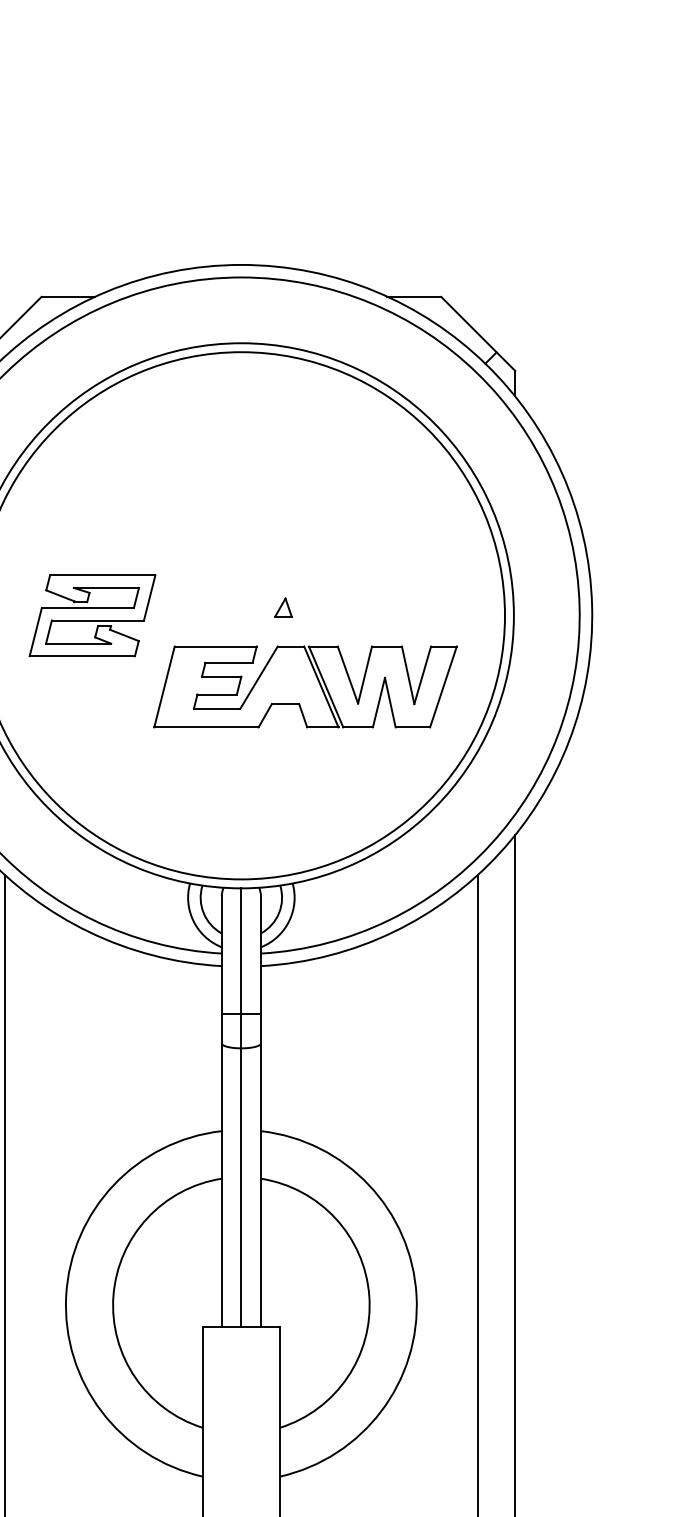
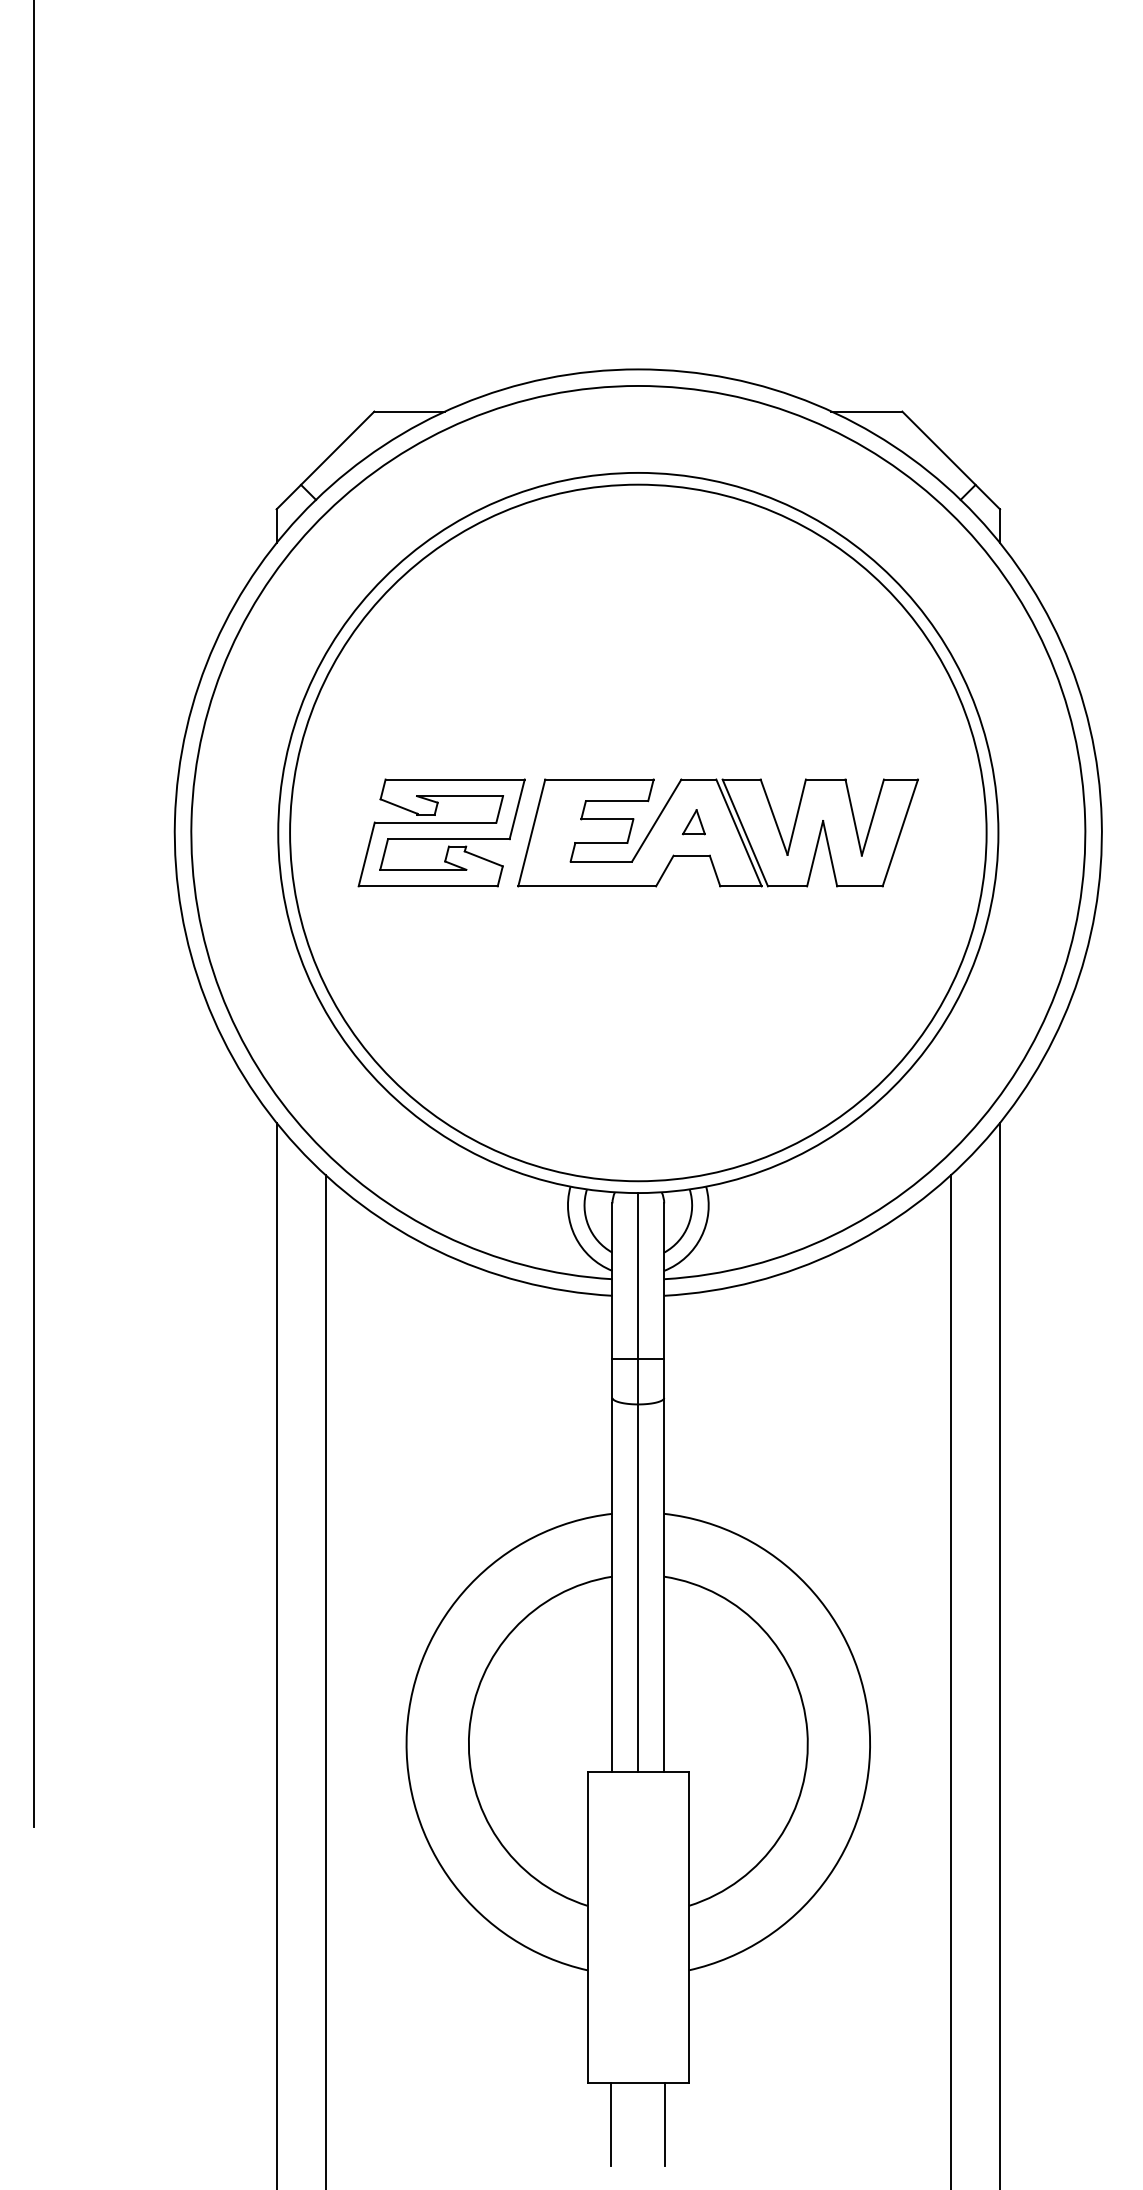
part: (305, 686) -> (717, 832), moved

